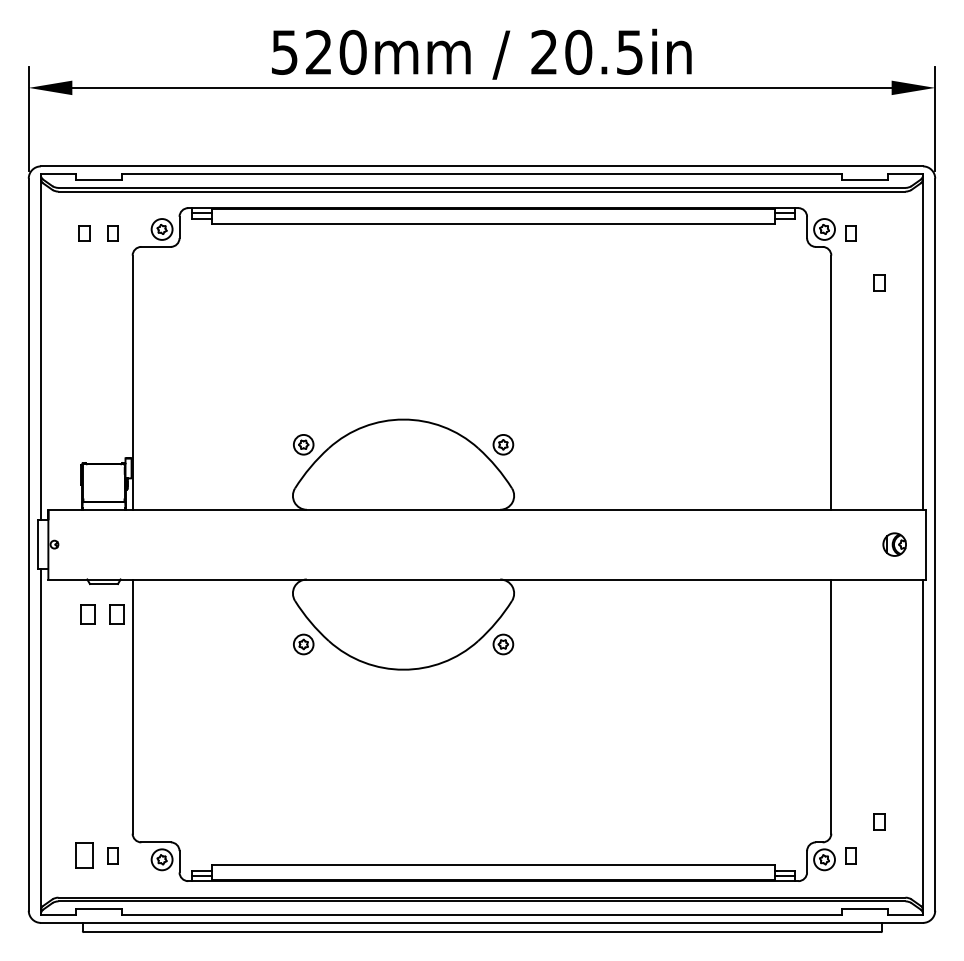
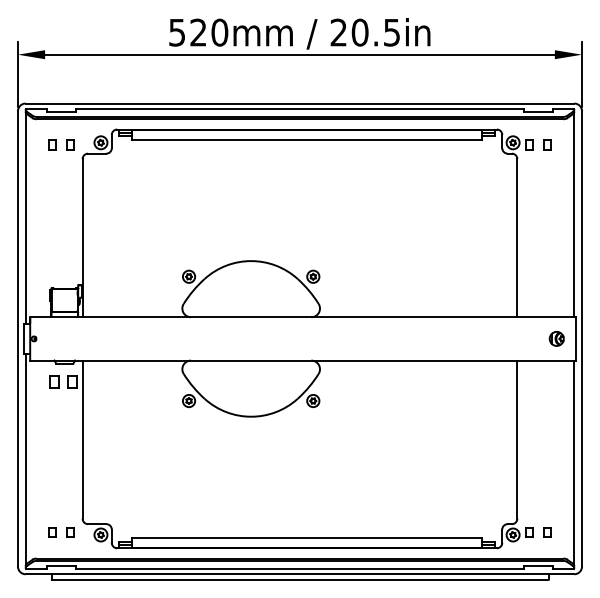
part: (879, 282) -> (547, 144), moved
part: (879, 822) -> (547, 532), moved
part: (84, 855) -> (52, 532), size x0.62

